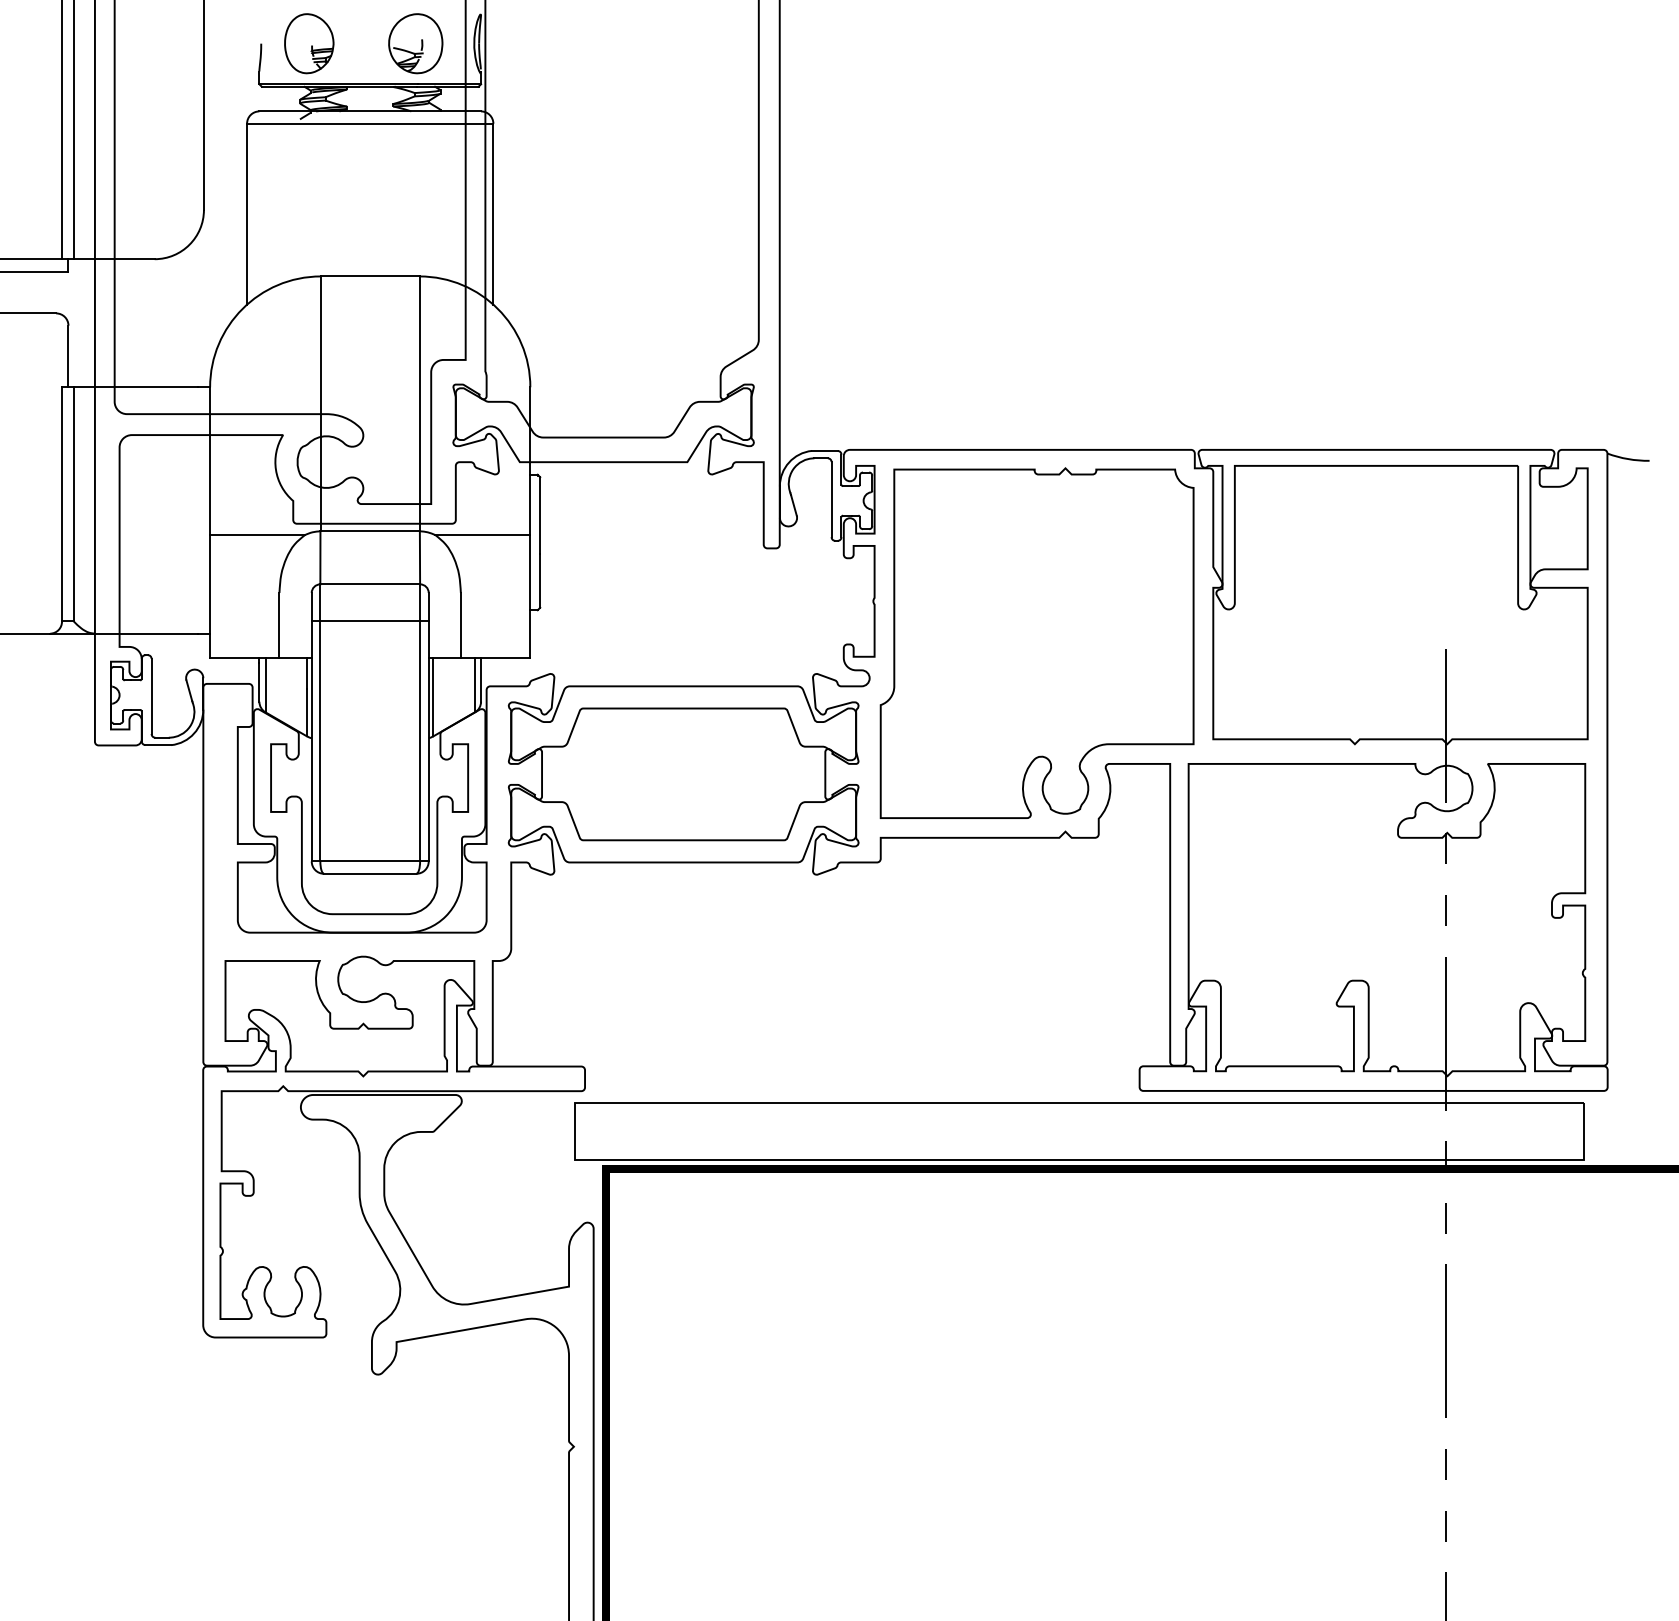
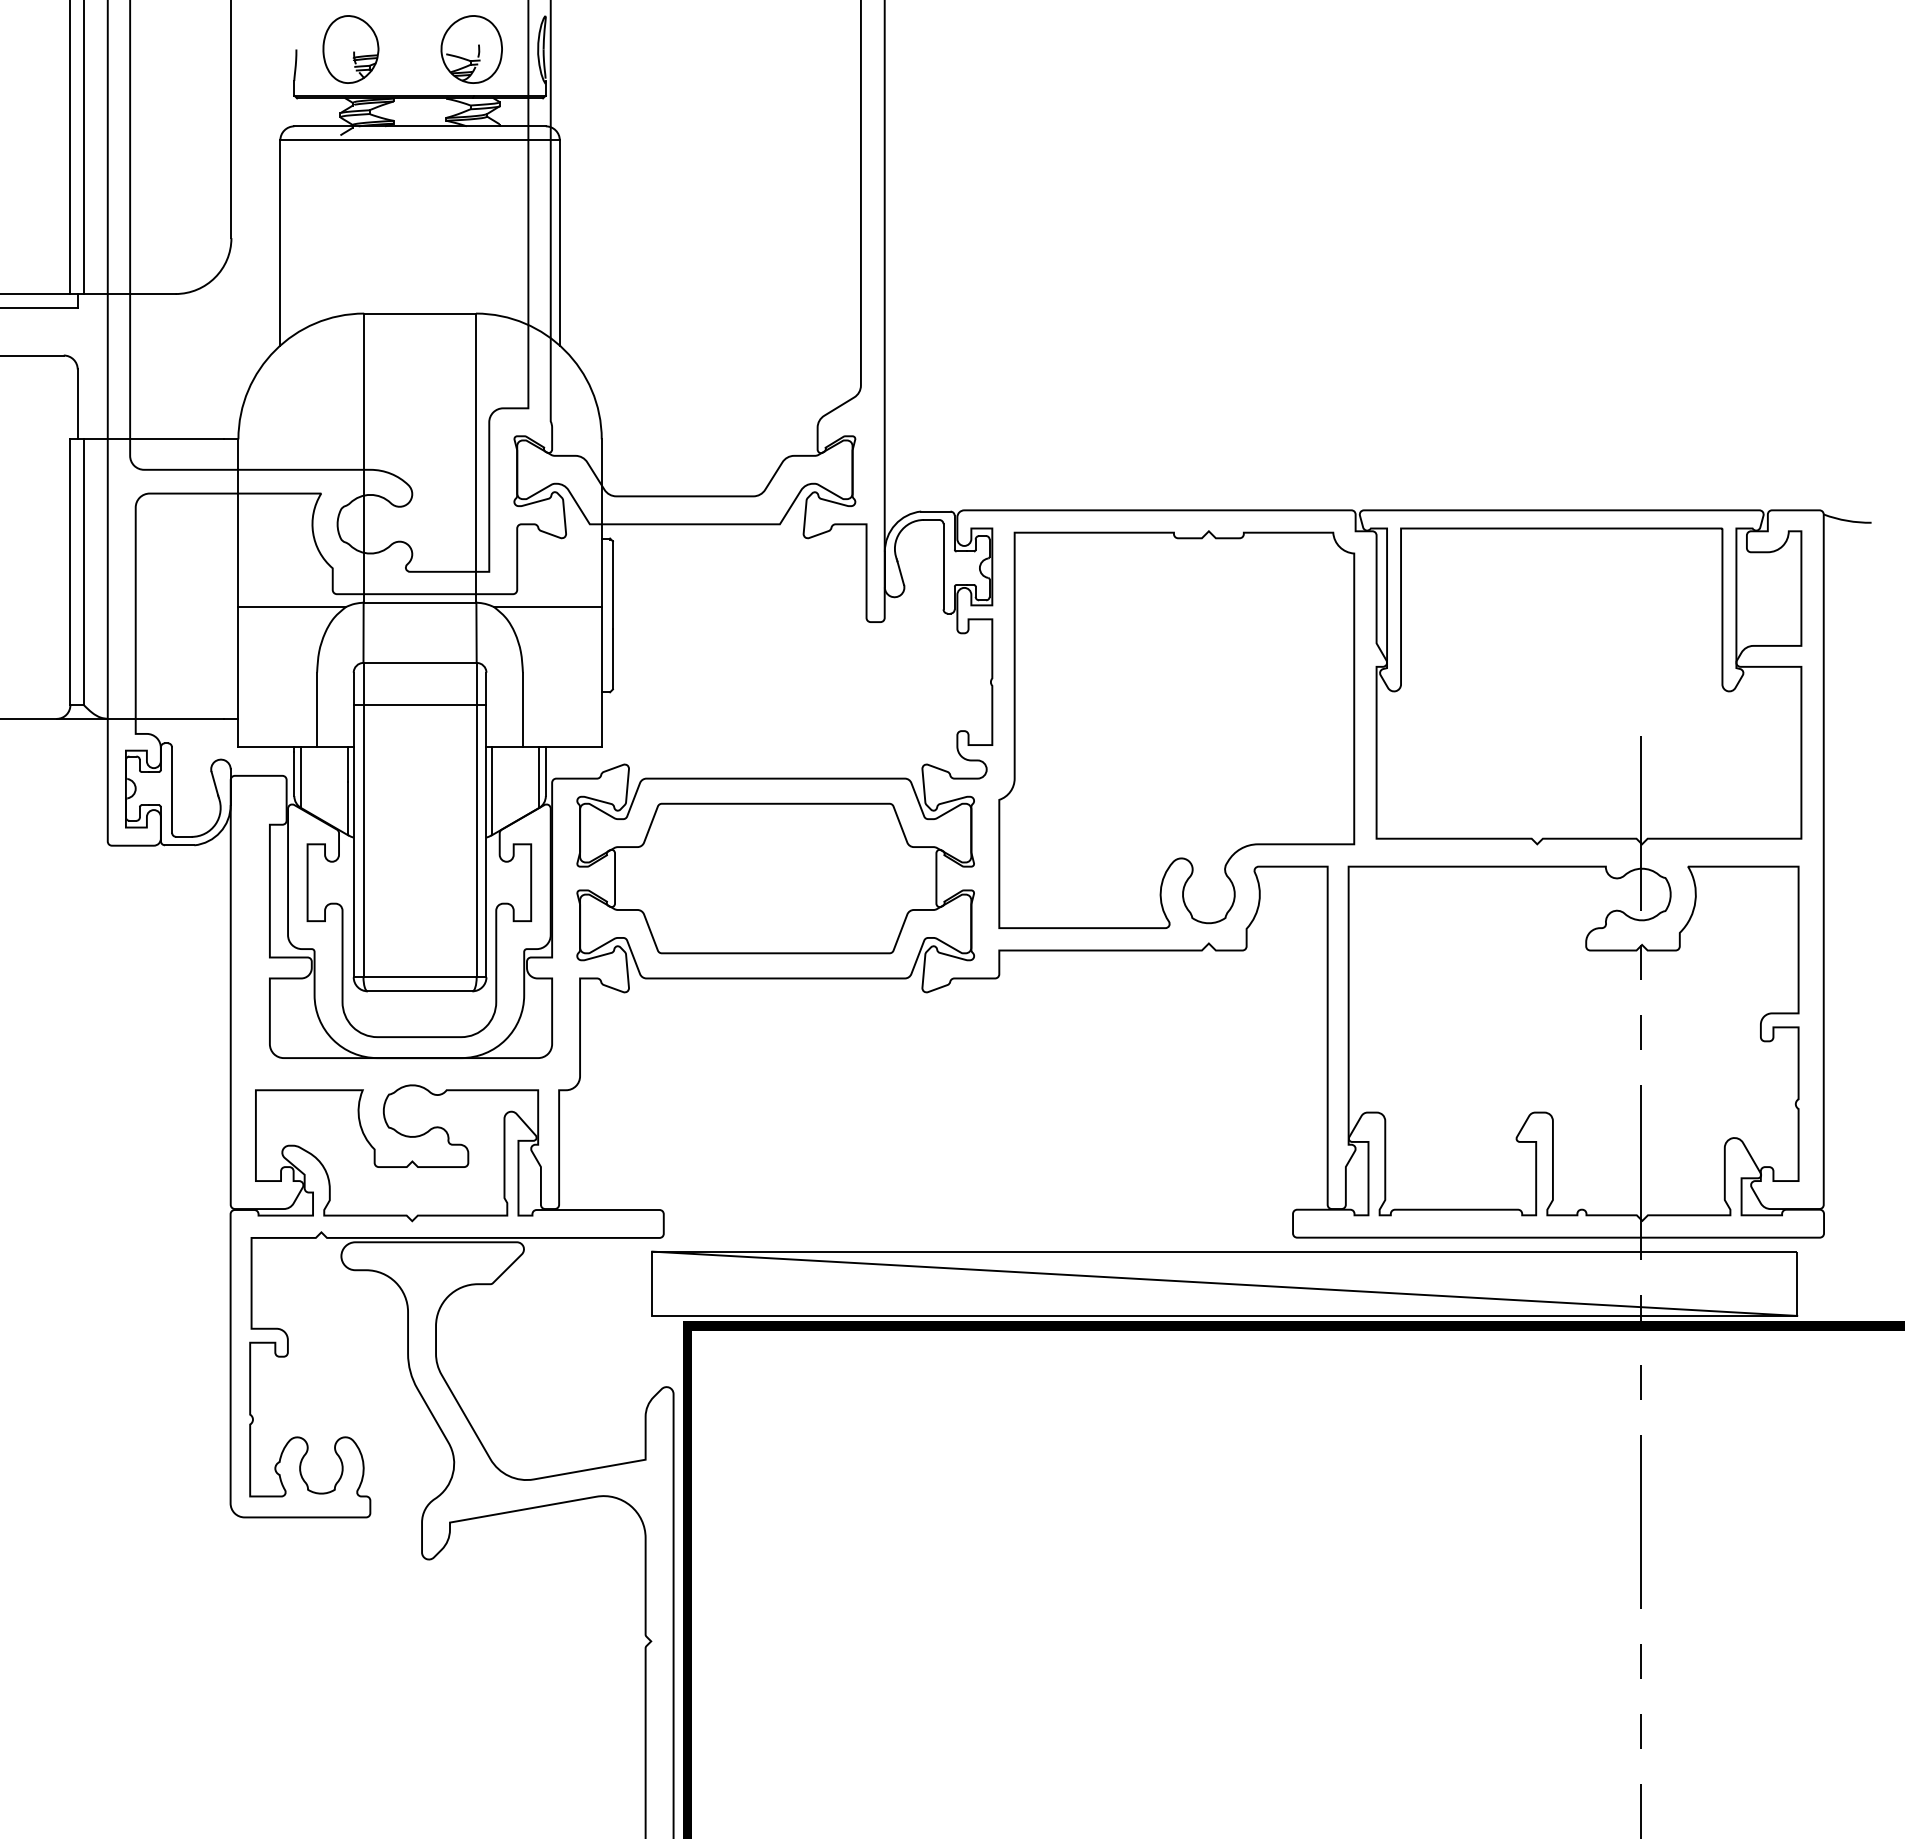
line: (1079, 1131) -> (1224, 1283), added

